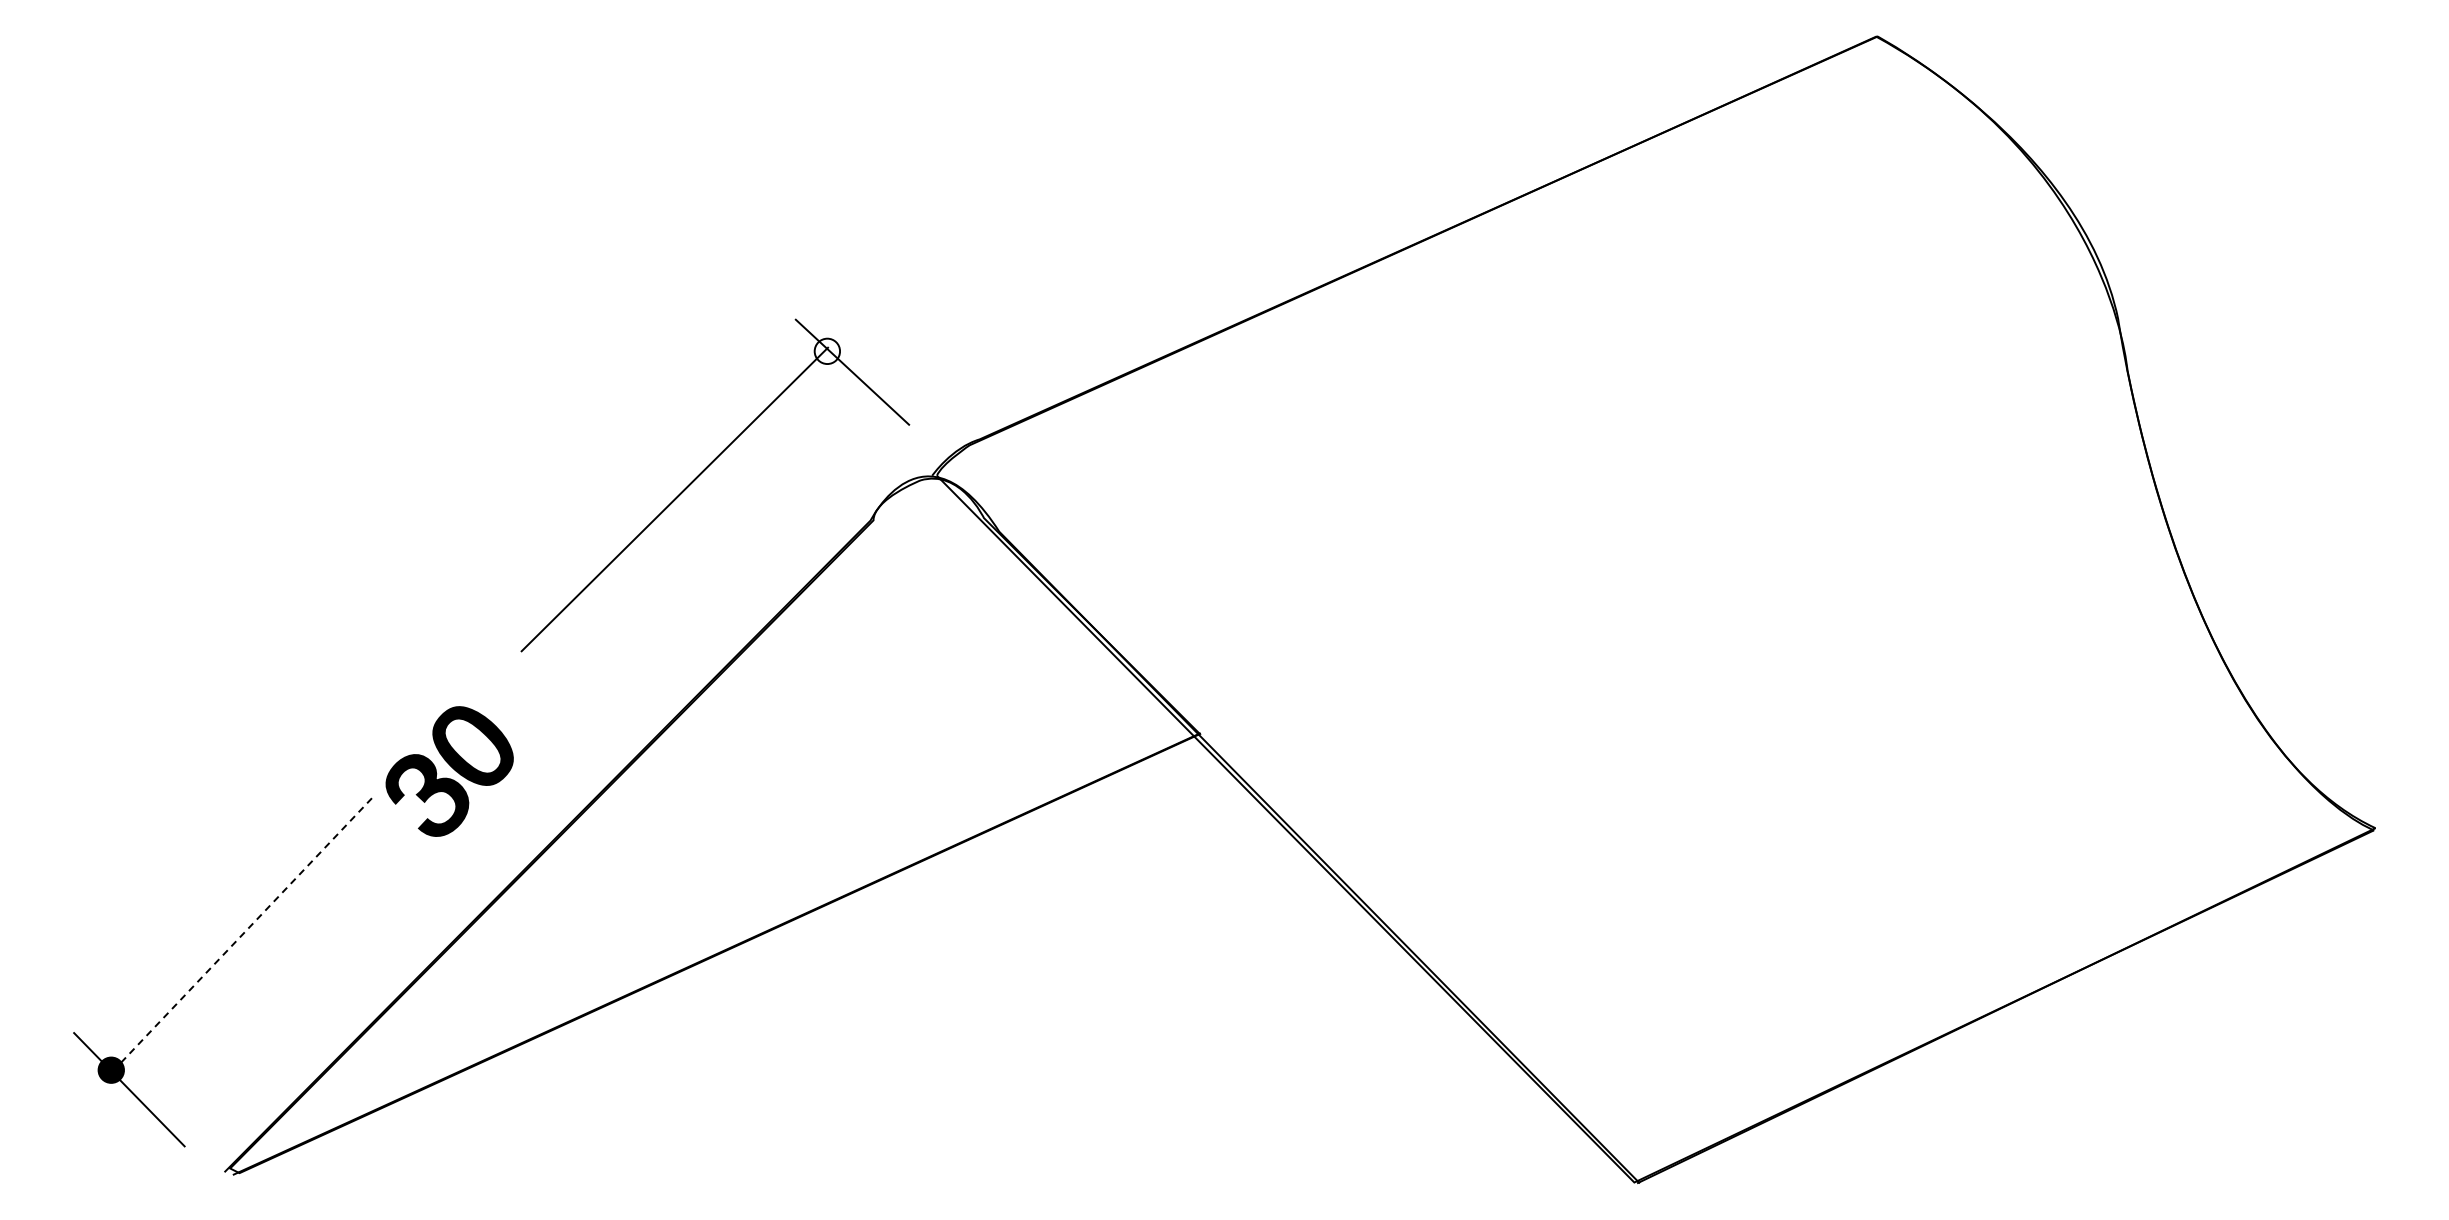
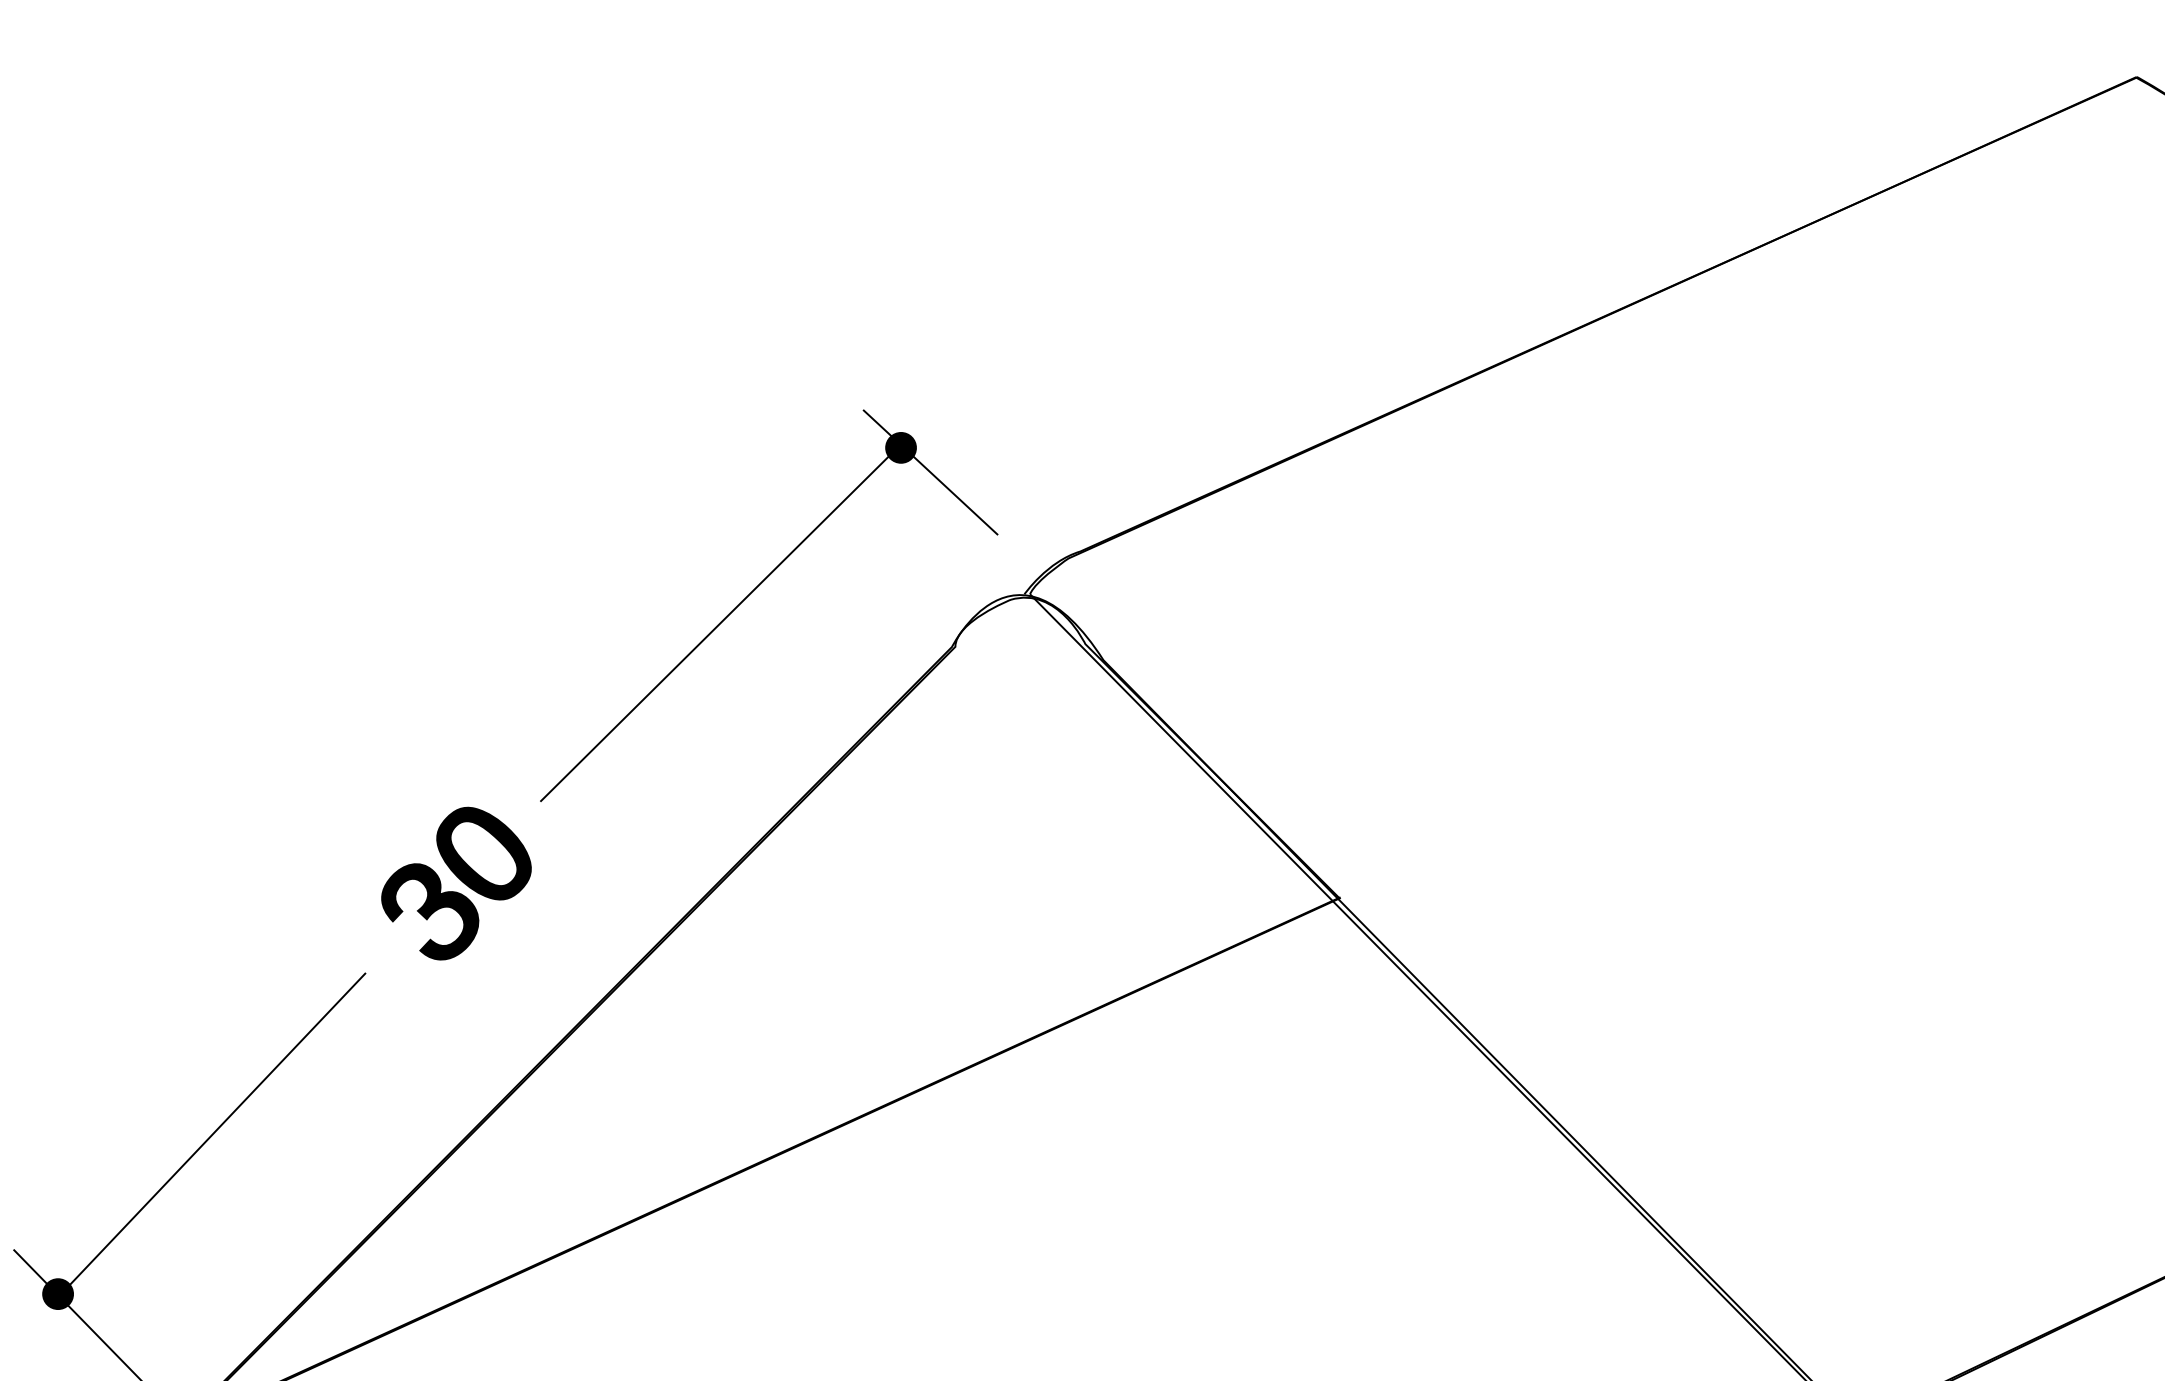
fill: (827, 351) -> (901, 448), added
part: (449, 771) -> (456, 883), moved
line: (242, 934) -> (212, 1134), dashed -> solid

